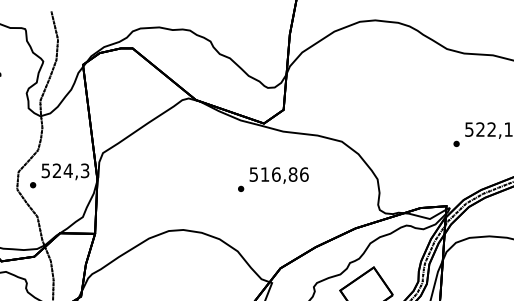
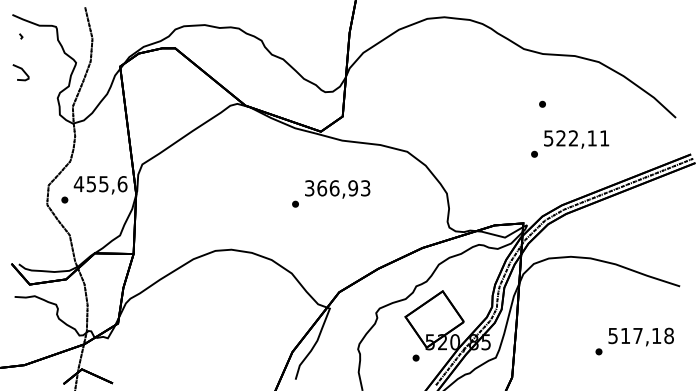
part: (463, 98) -> (542, 103), added
text: (65, 171) -> (100, 184), 524,3 -> 455,6
text: (278, 174) -> (337, 188), 516,86 -> 366,93

